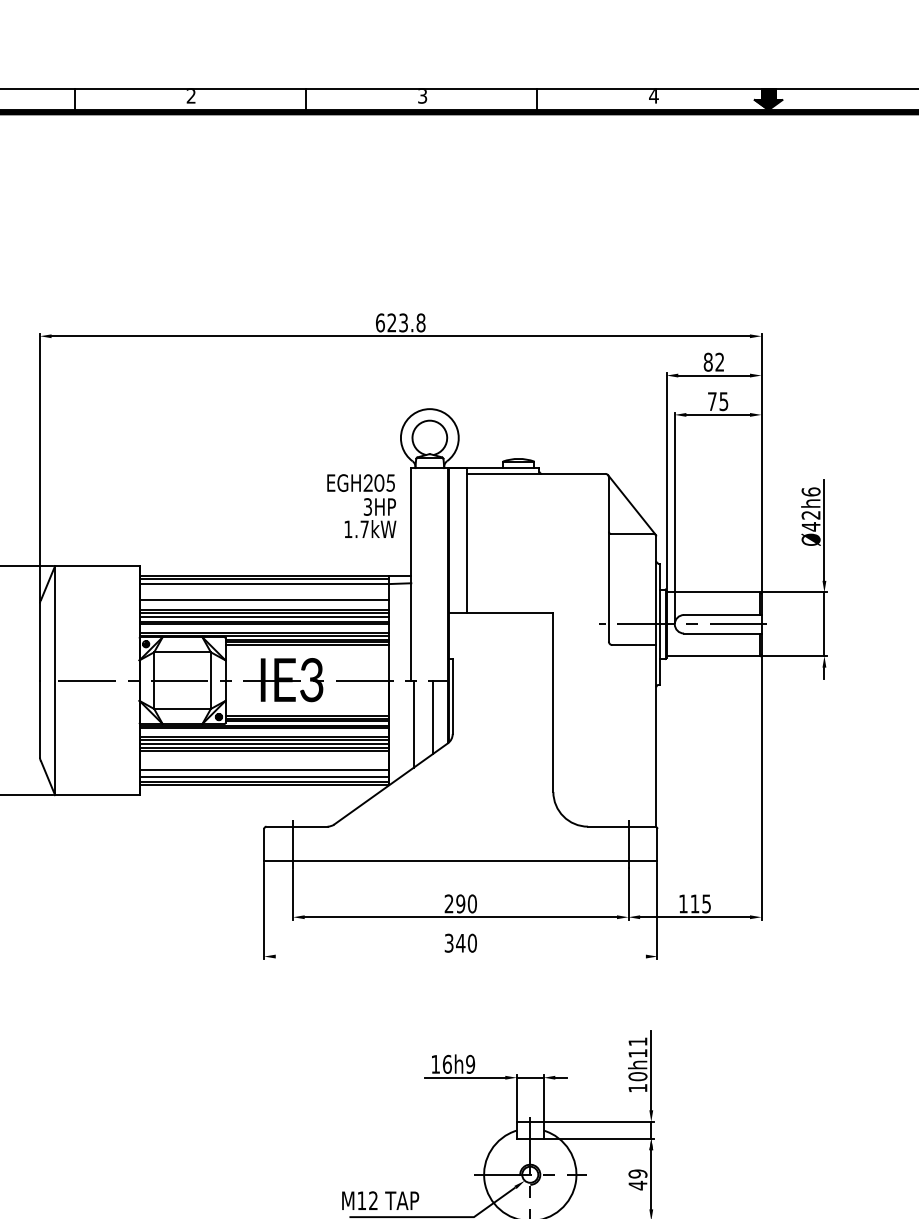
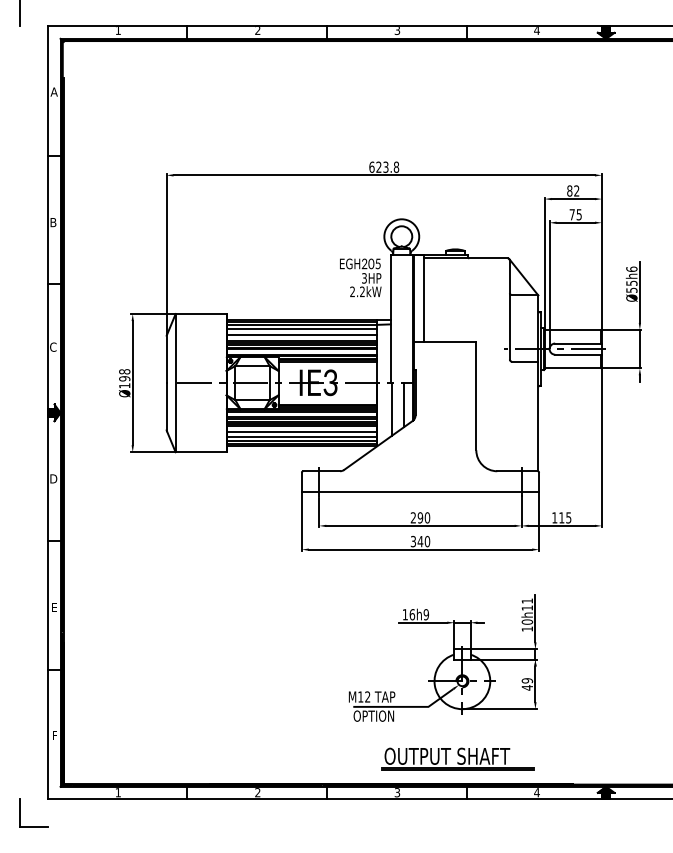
text: (810, 520) -> (631, 286), Ø42h6 -> Ø55h6
text: (356, 528) -> (357, 291), 1.7kW -> 2.2kW
line: (263, 590) -> (301, 328), added
line: (263, 760) -> (301, 431), added
line: (460, 956) -> (420, 549), added

